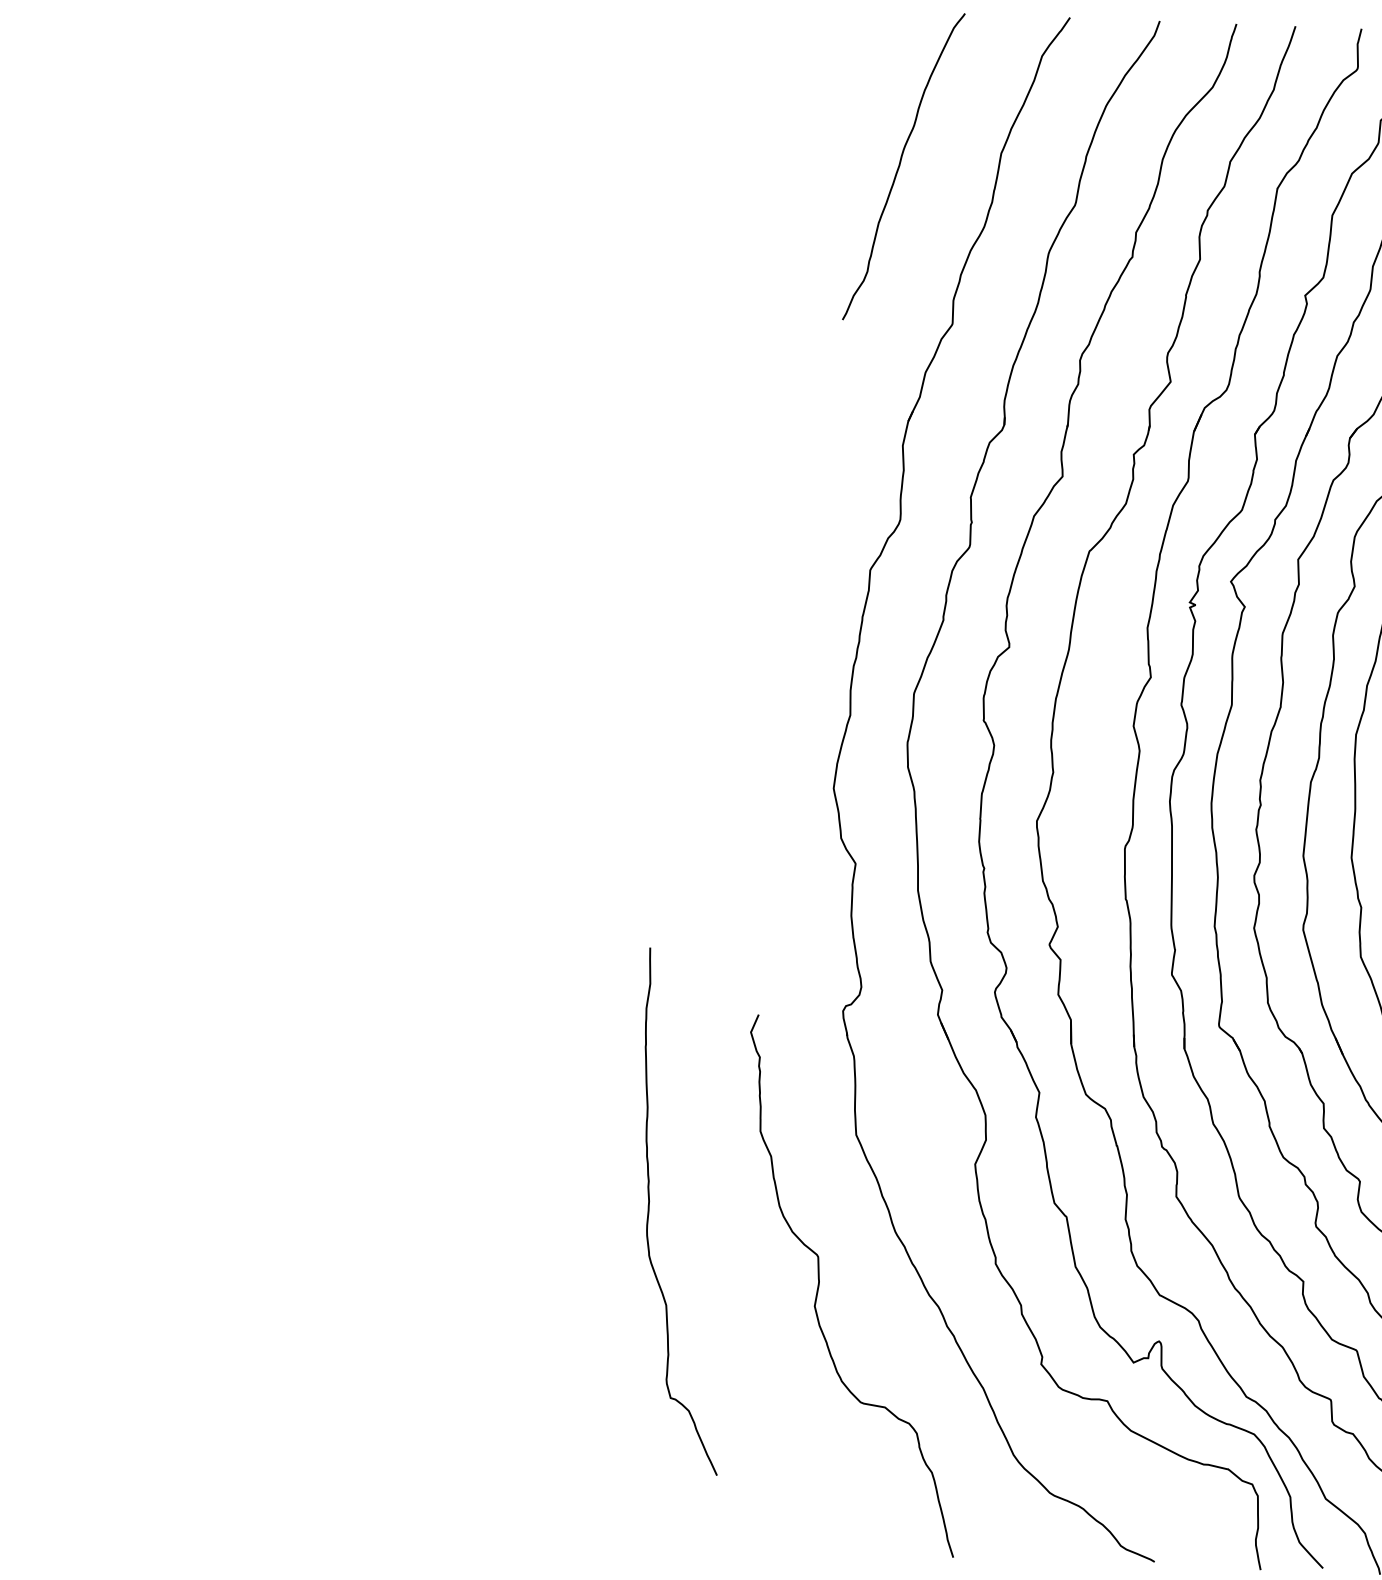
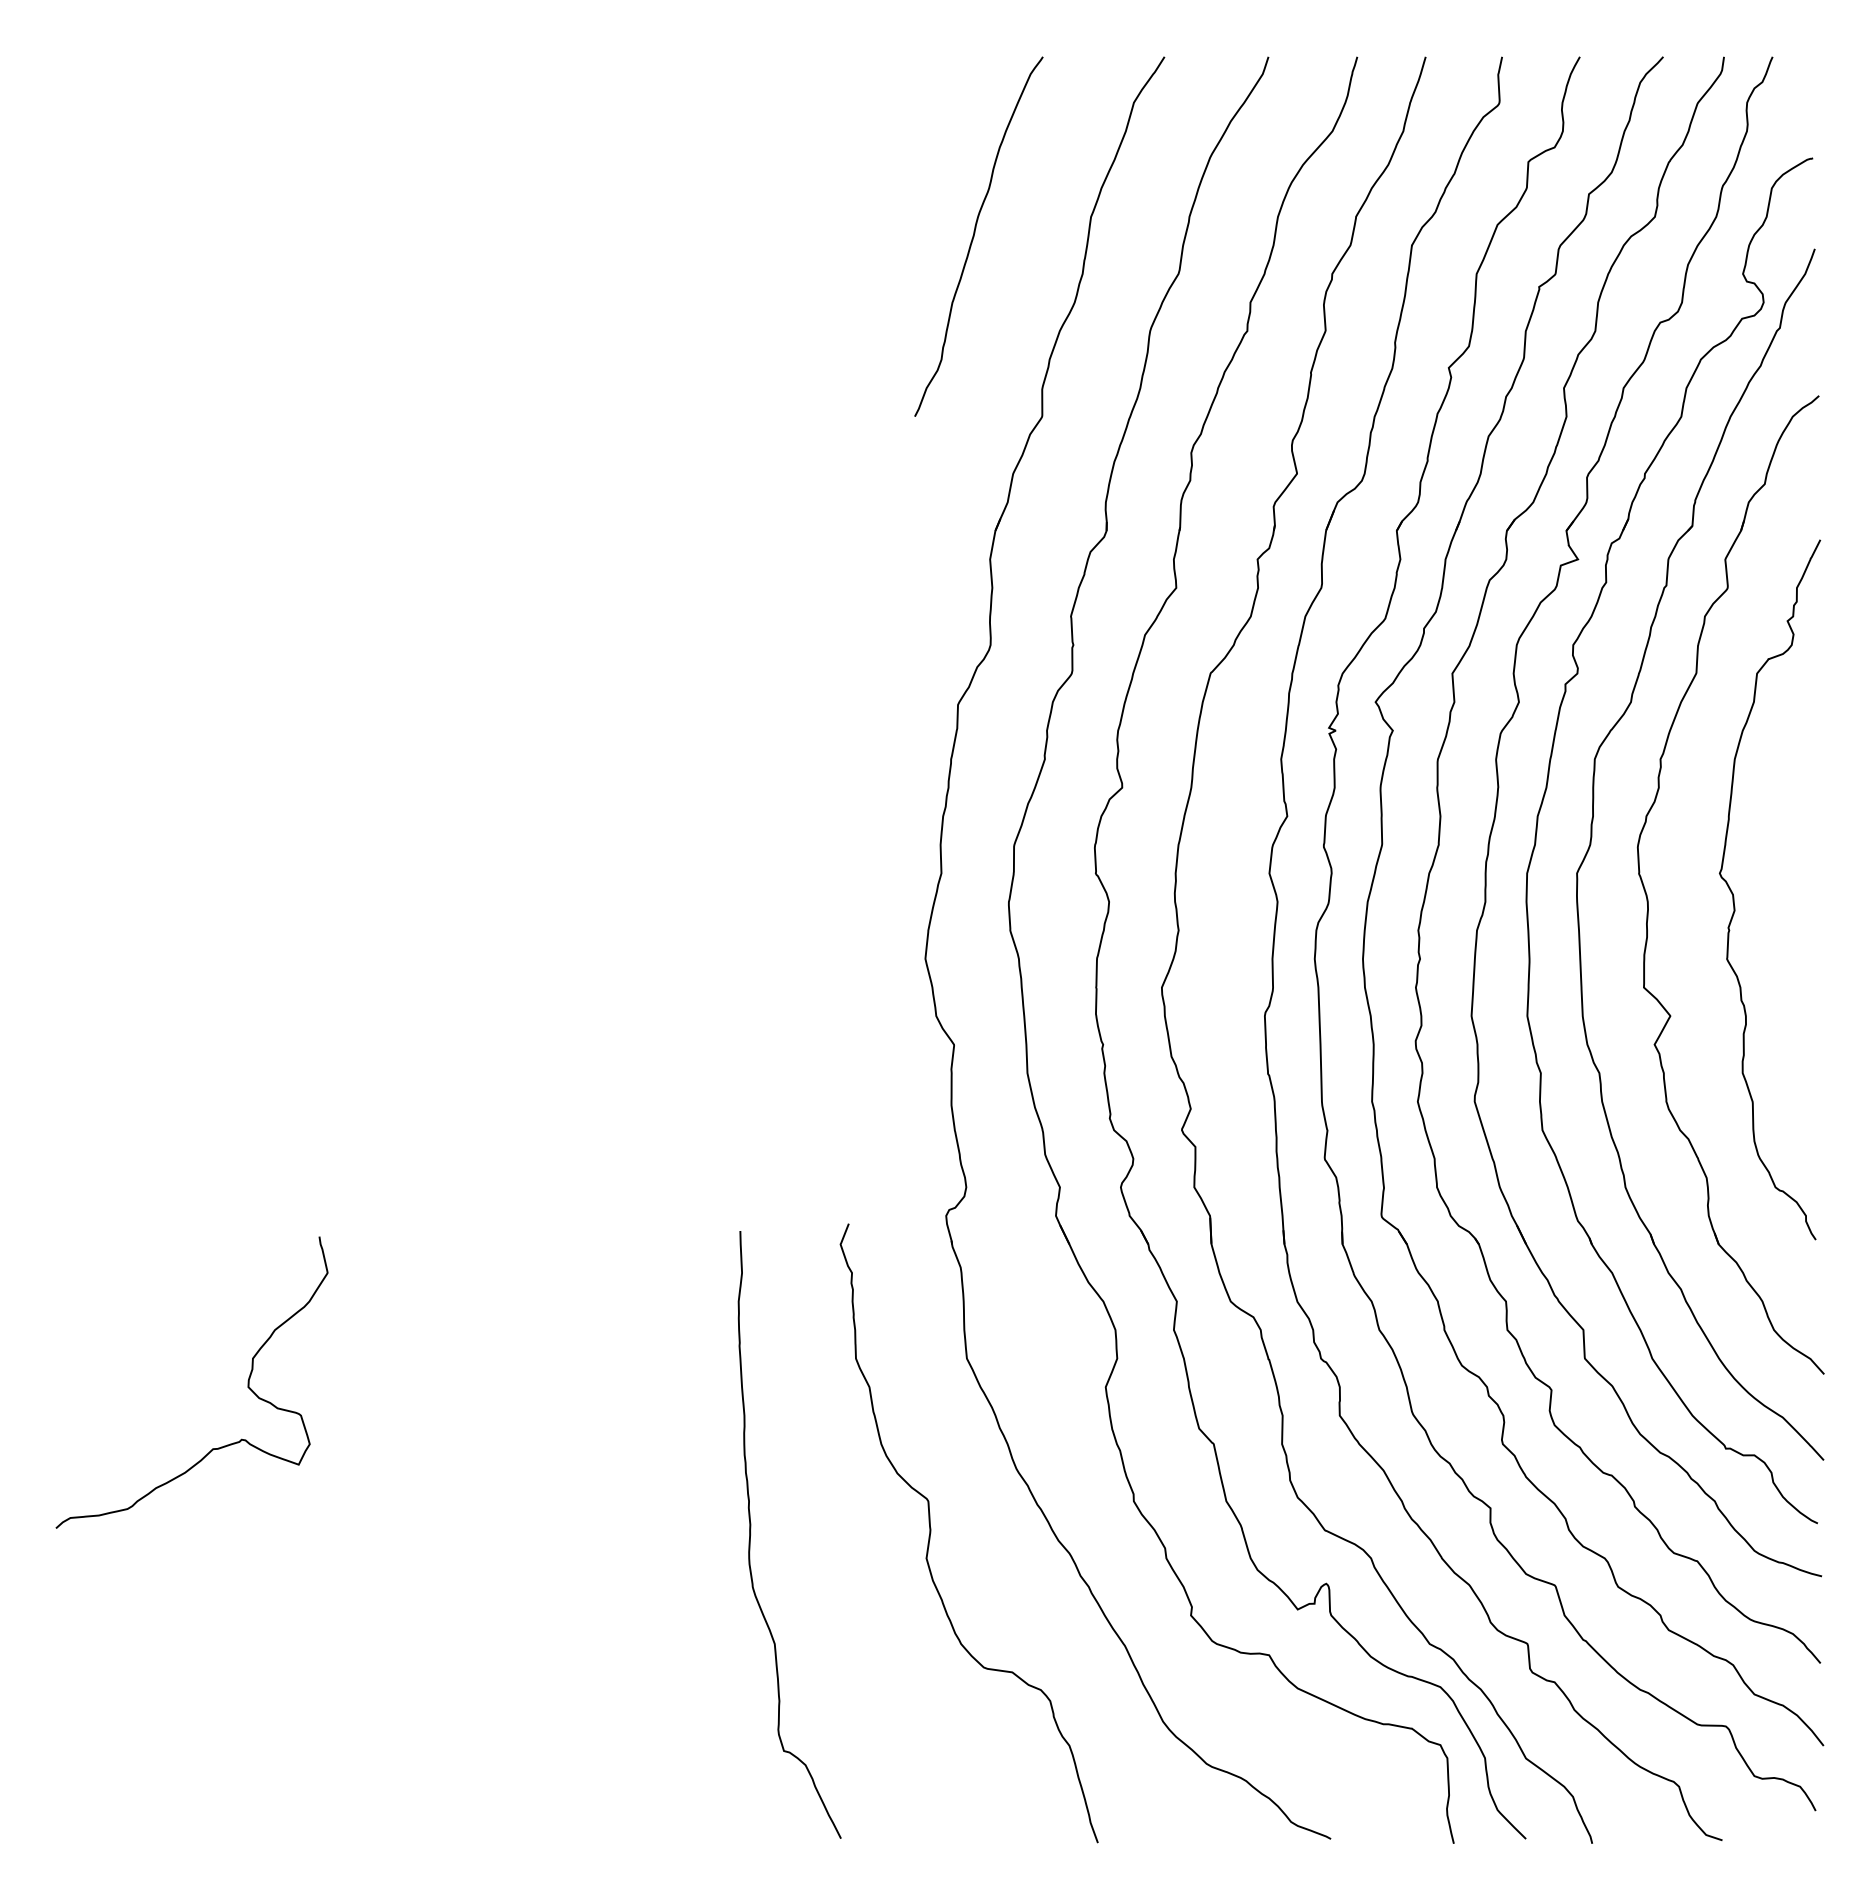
curve: (234, 1131) -> (247, 1382), added
curve: (650, 1204) -> (751, 1528), moved

